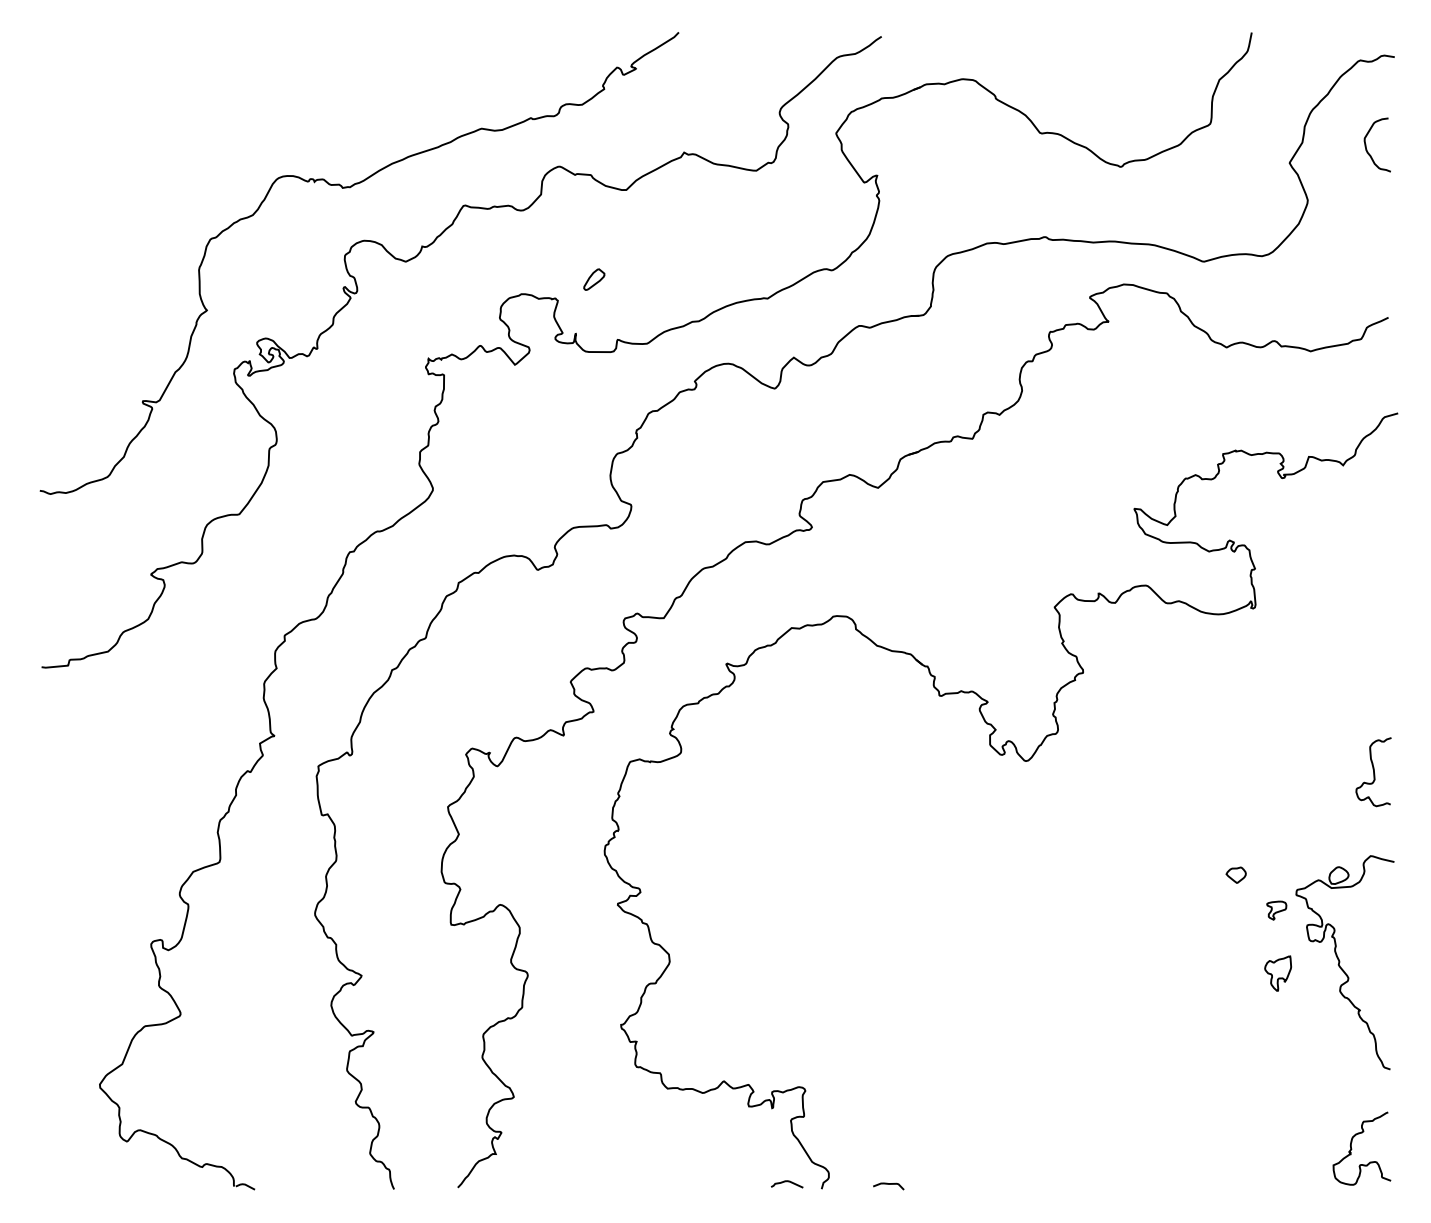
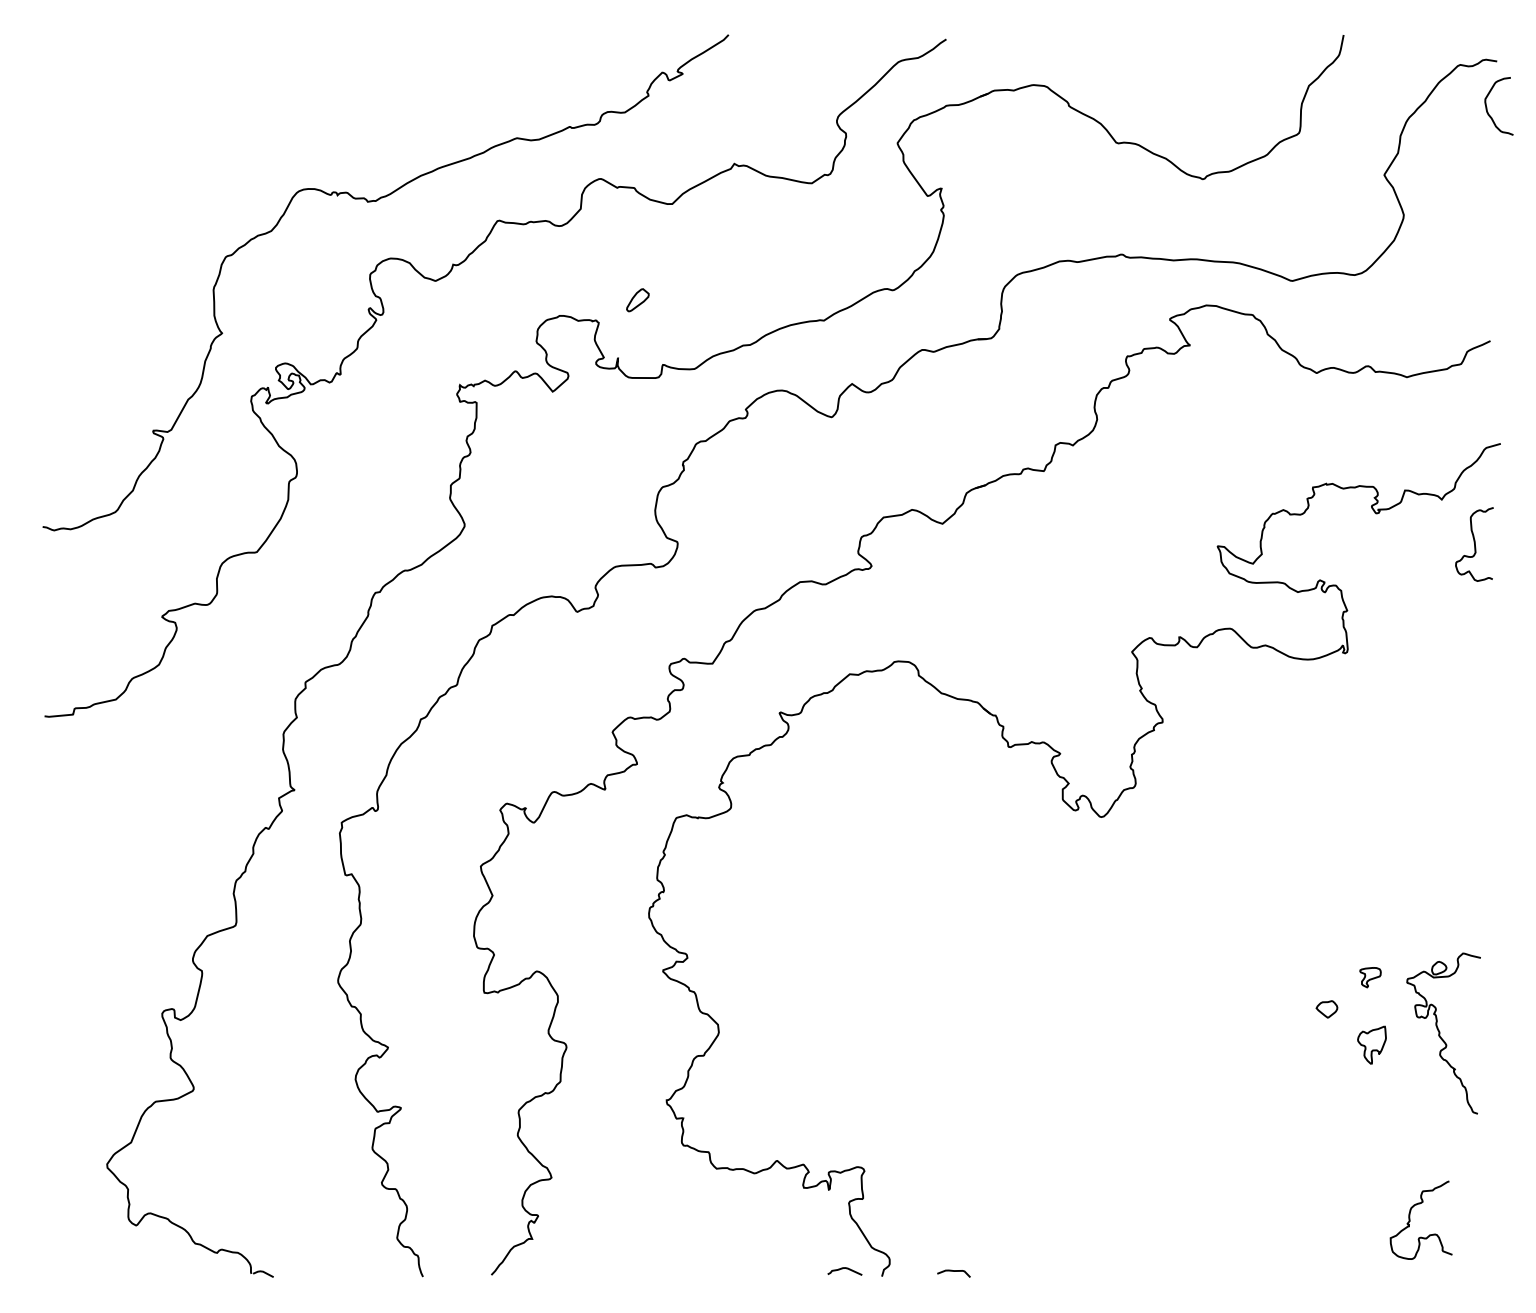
curve: (1366, 144) -> (1487, 105), moved
curve: (1373, 772) -> (1474, 544), moved
part: (1235, 874) -> (1326, 1008), moved
part: (1344, 962) -> (1443, 1033), size x0.7
curve: (1352, 1148) -> (1411, 1220), moved

